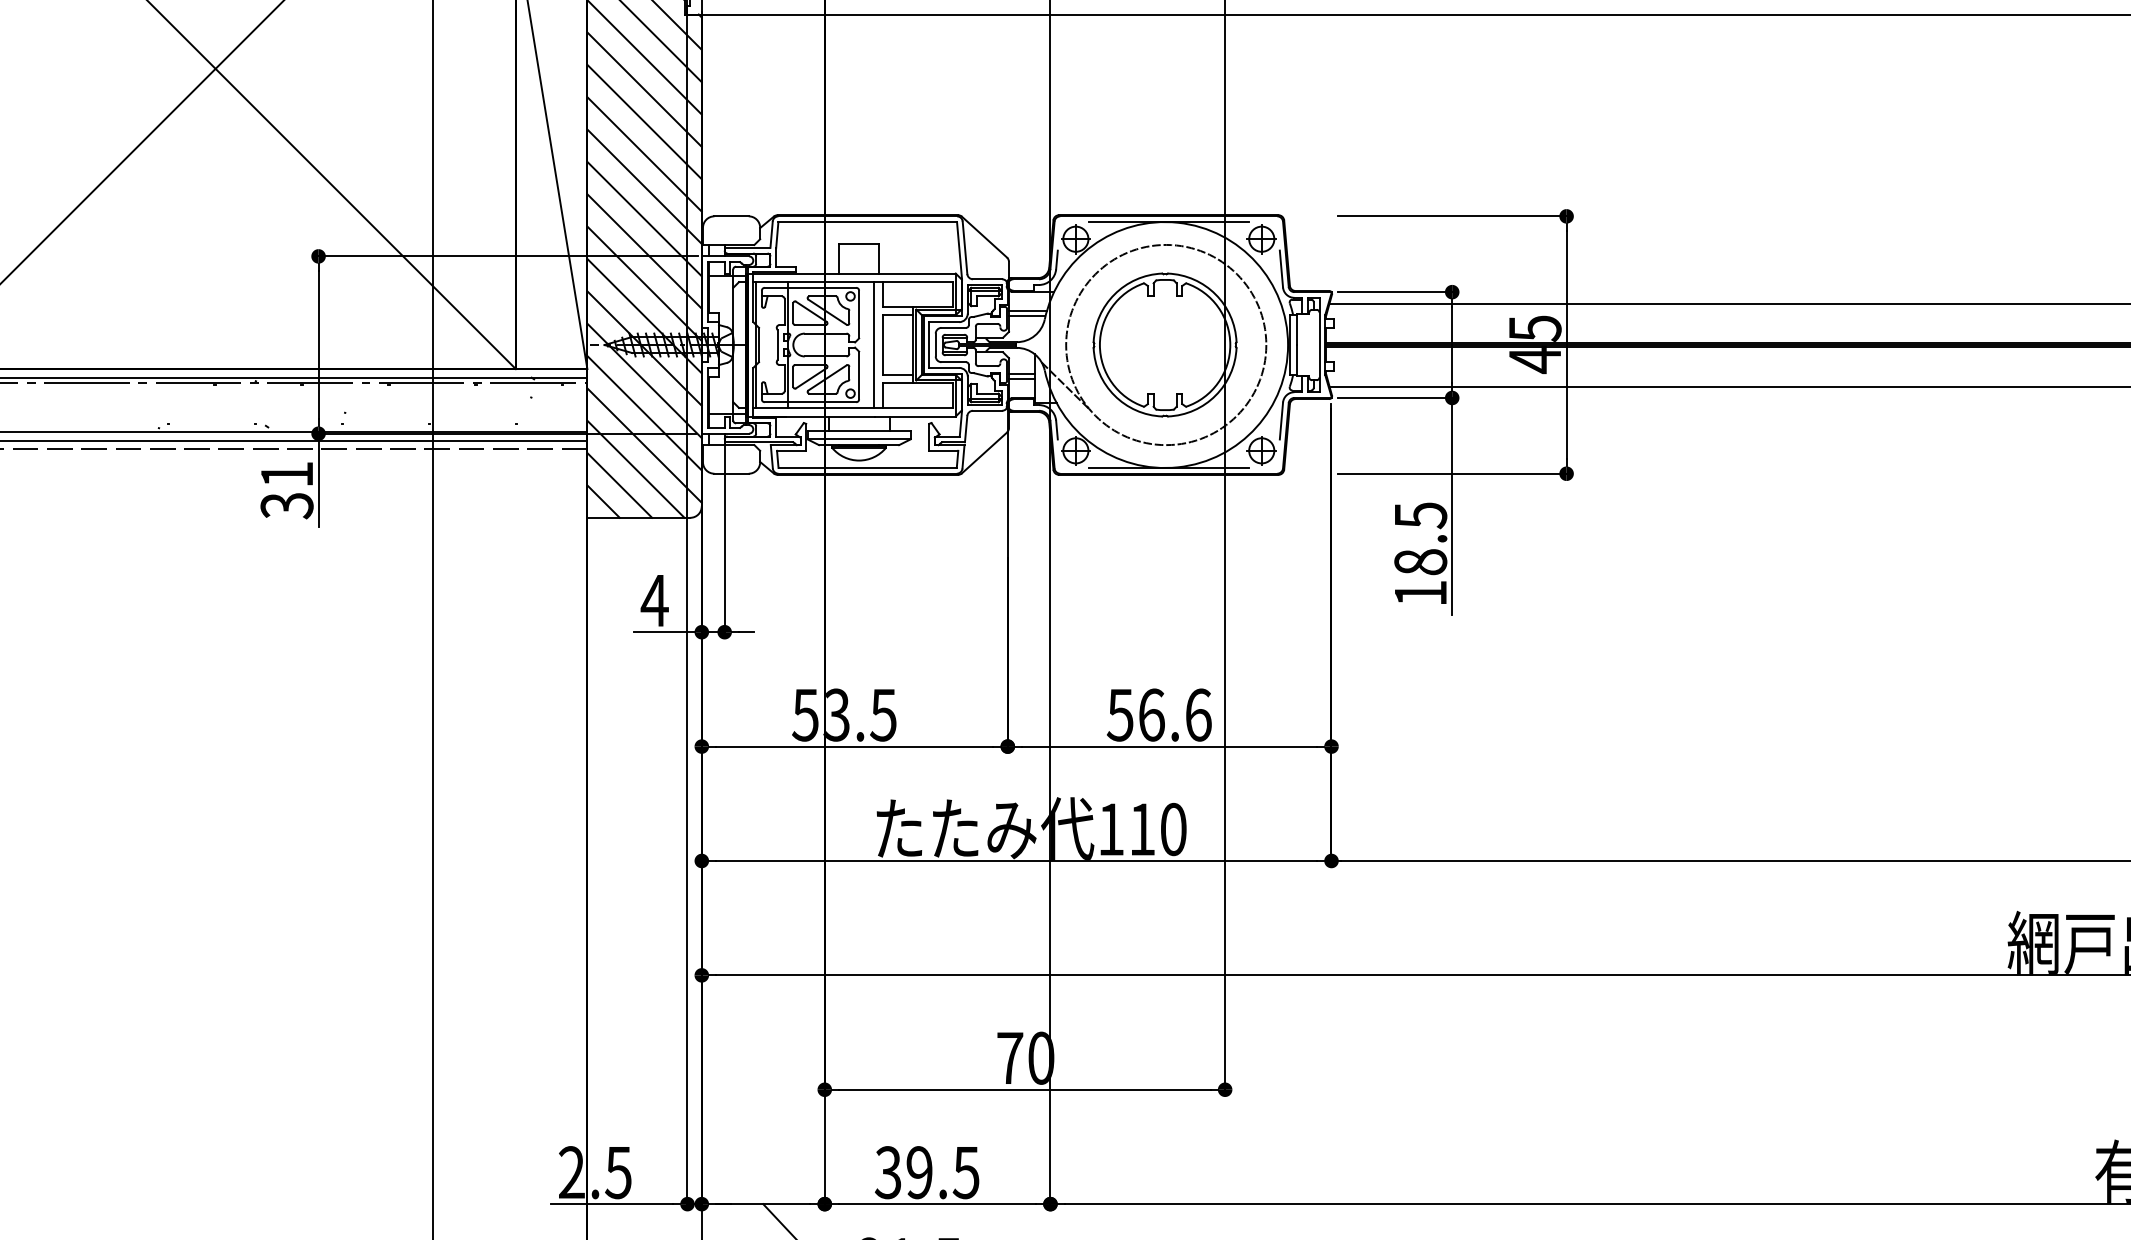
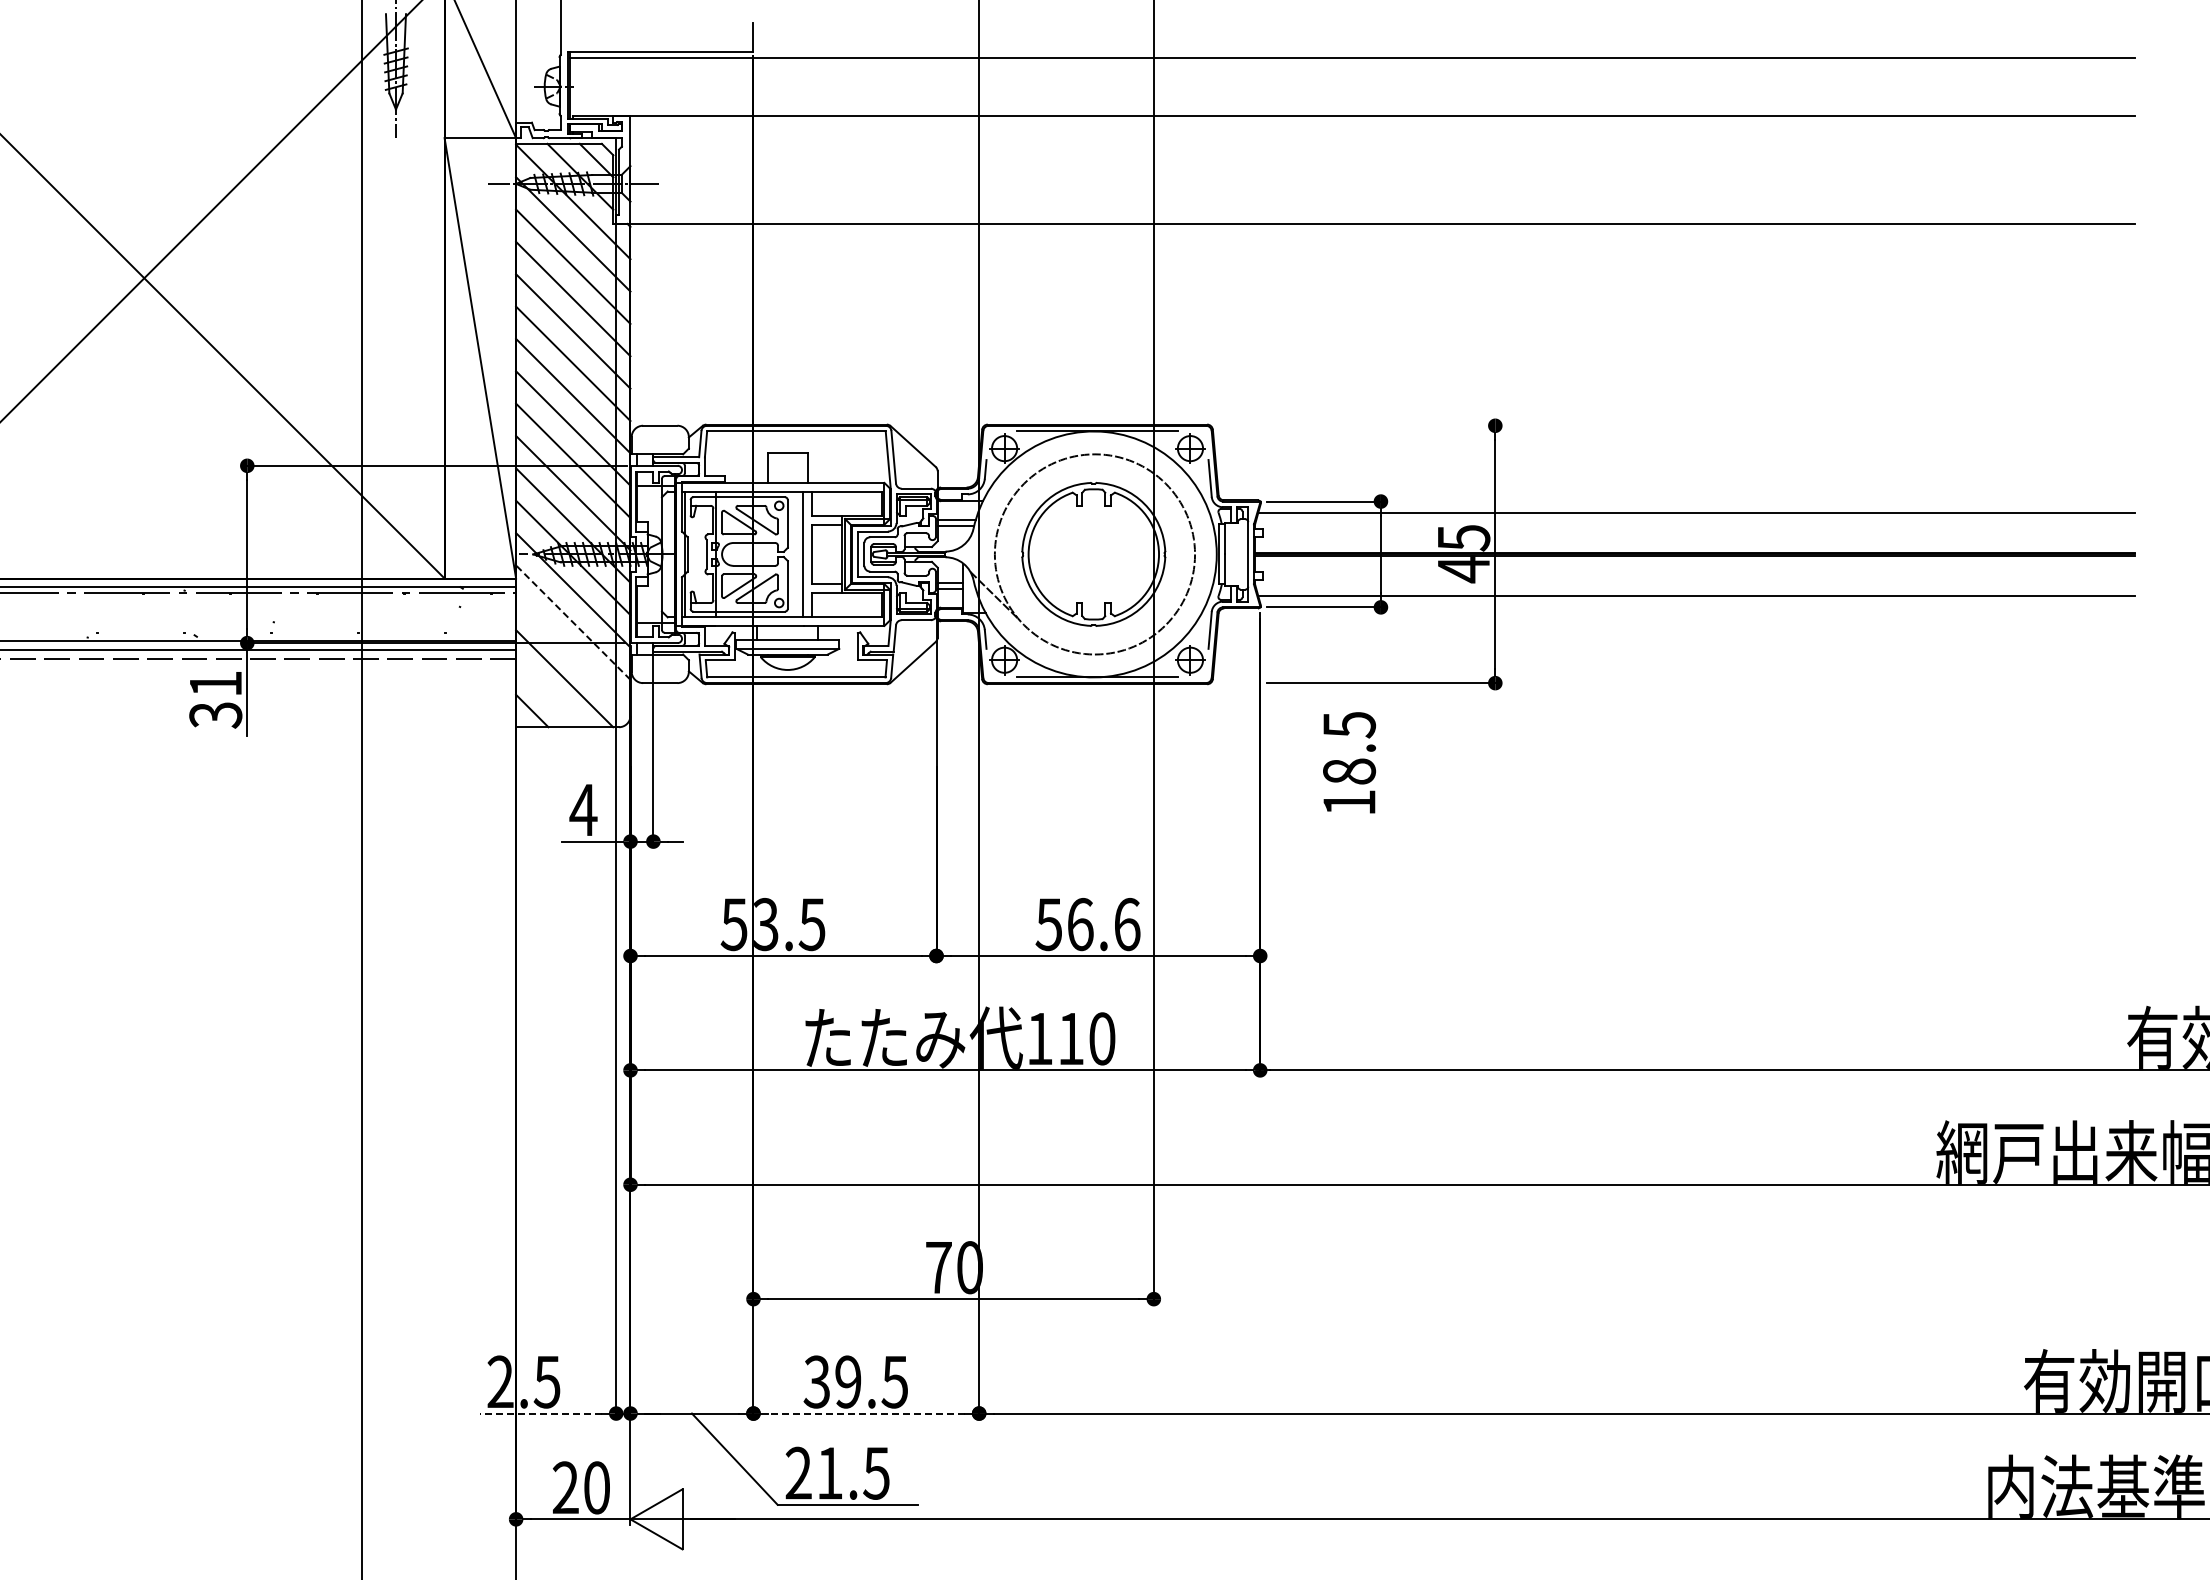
line: (1454, 216) -> (1383, 425), removed
line: (644, 413) -> (573, 622), solid -> dashed
line: (644, 445) -> (573, 654), removed
line: (619, 485) -> (548, 694), removed
line: (1451, 506) -> (1380, 715), removed
line: (611, 1204) -> (540, 1413), solid -> dashed
line: (936, 1204) -> (865, 1413), solid -> dashed

